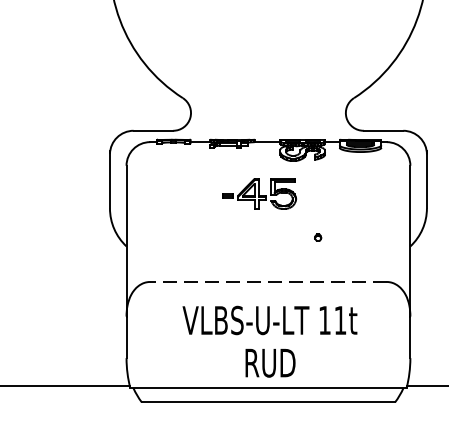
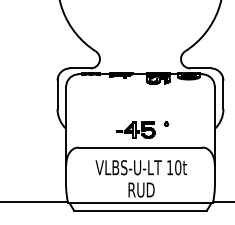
part: (258, 193) -> (135, 130), moved
line: (268, 281) -> (140, 147), dashed -> solid
text: (341, 320) -> (178, 167), 11t -> 10t

